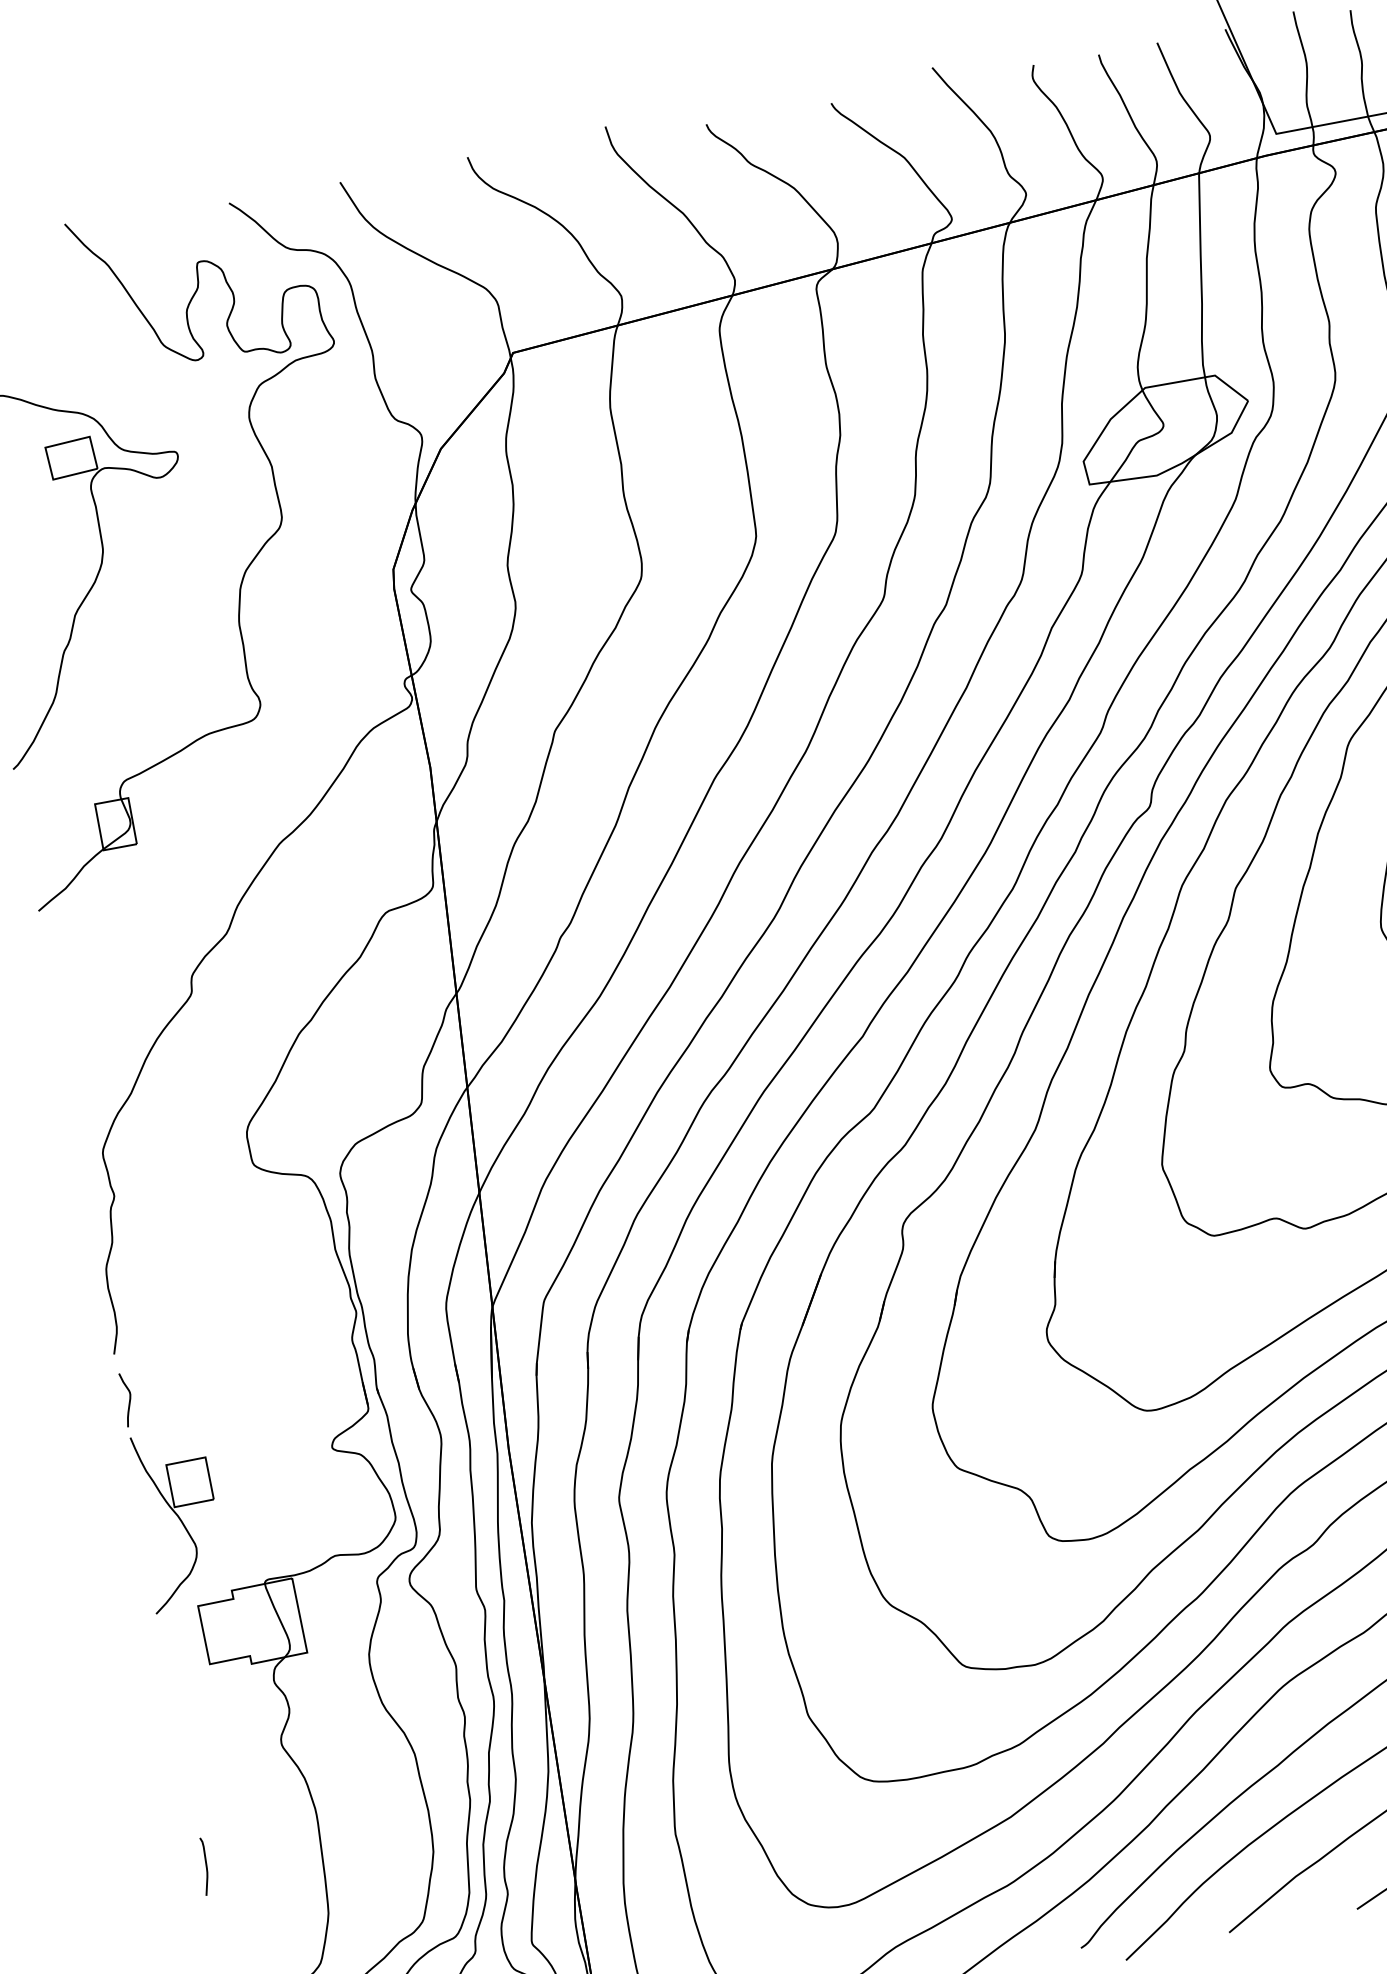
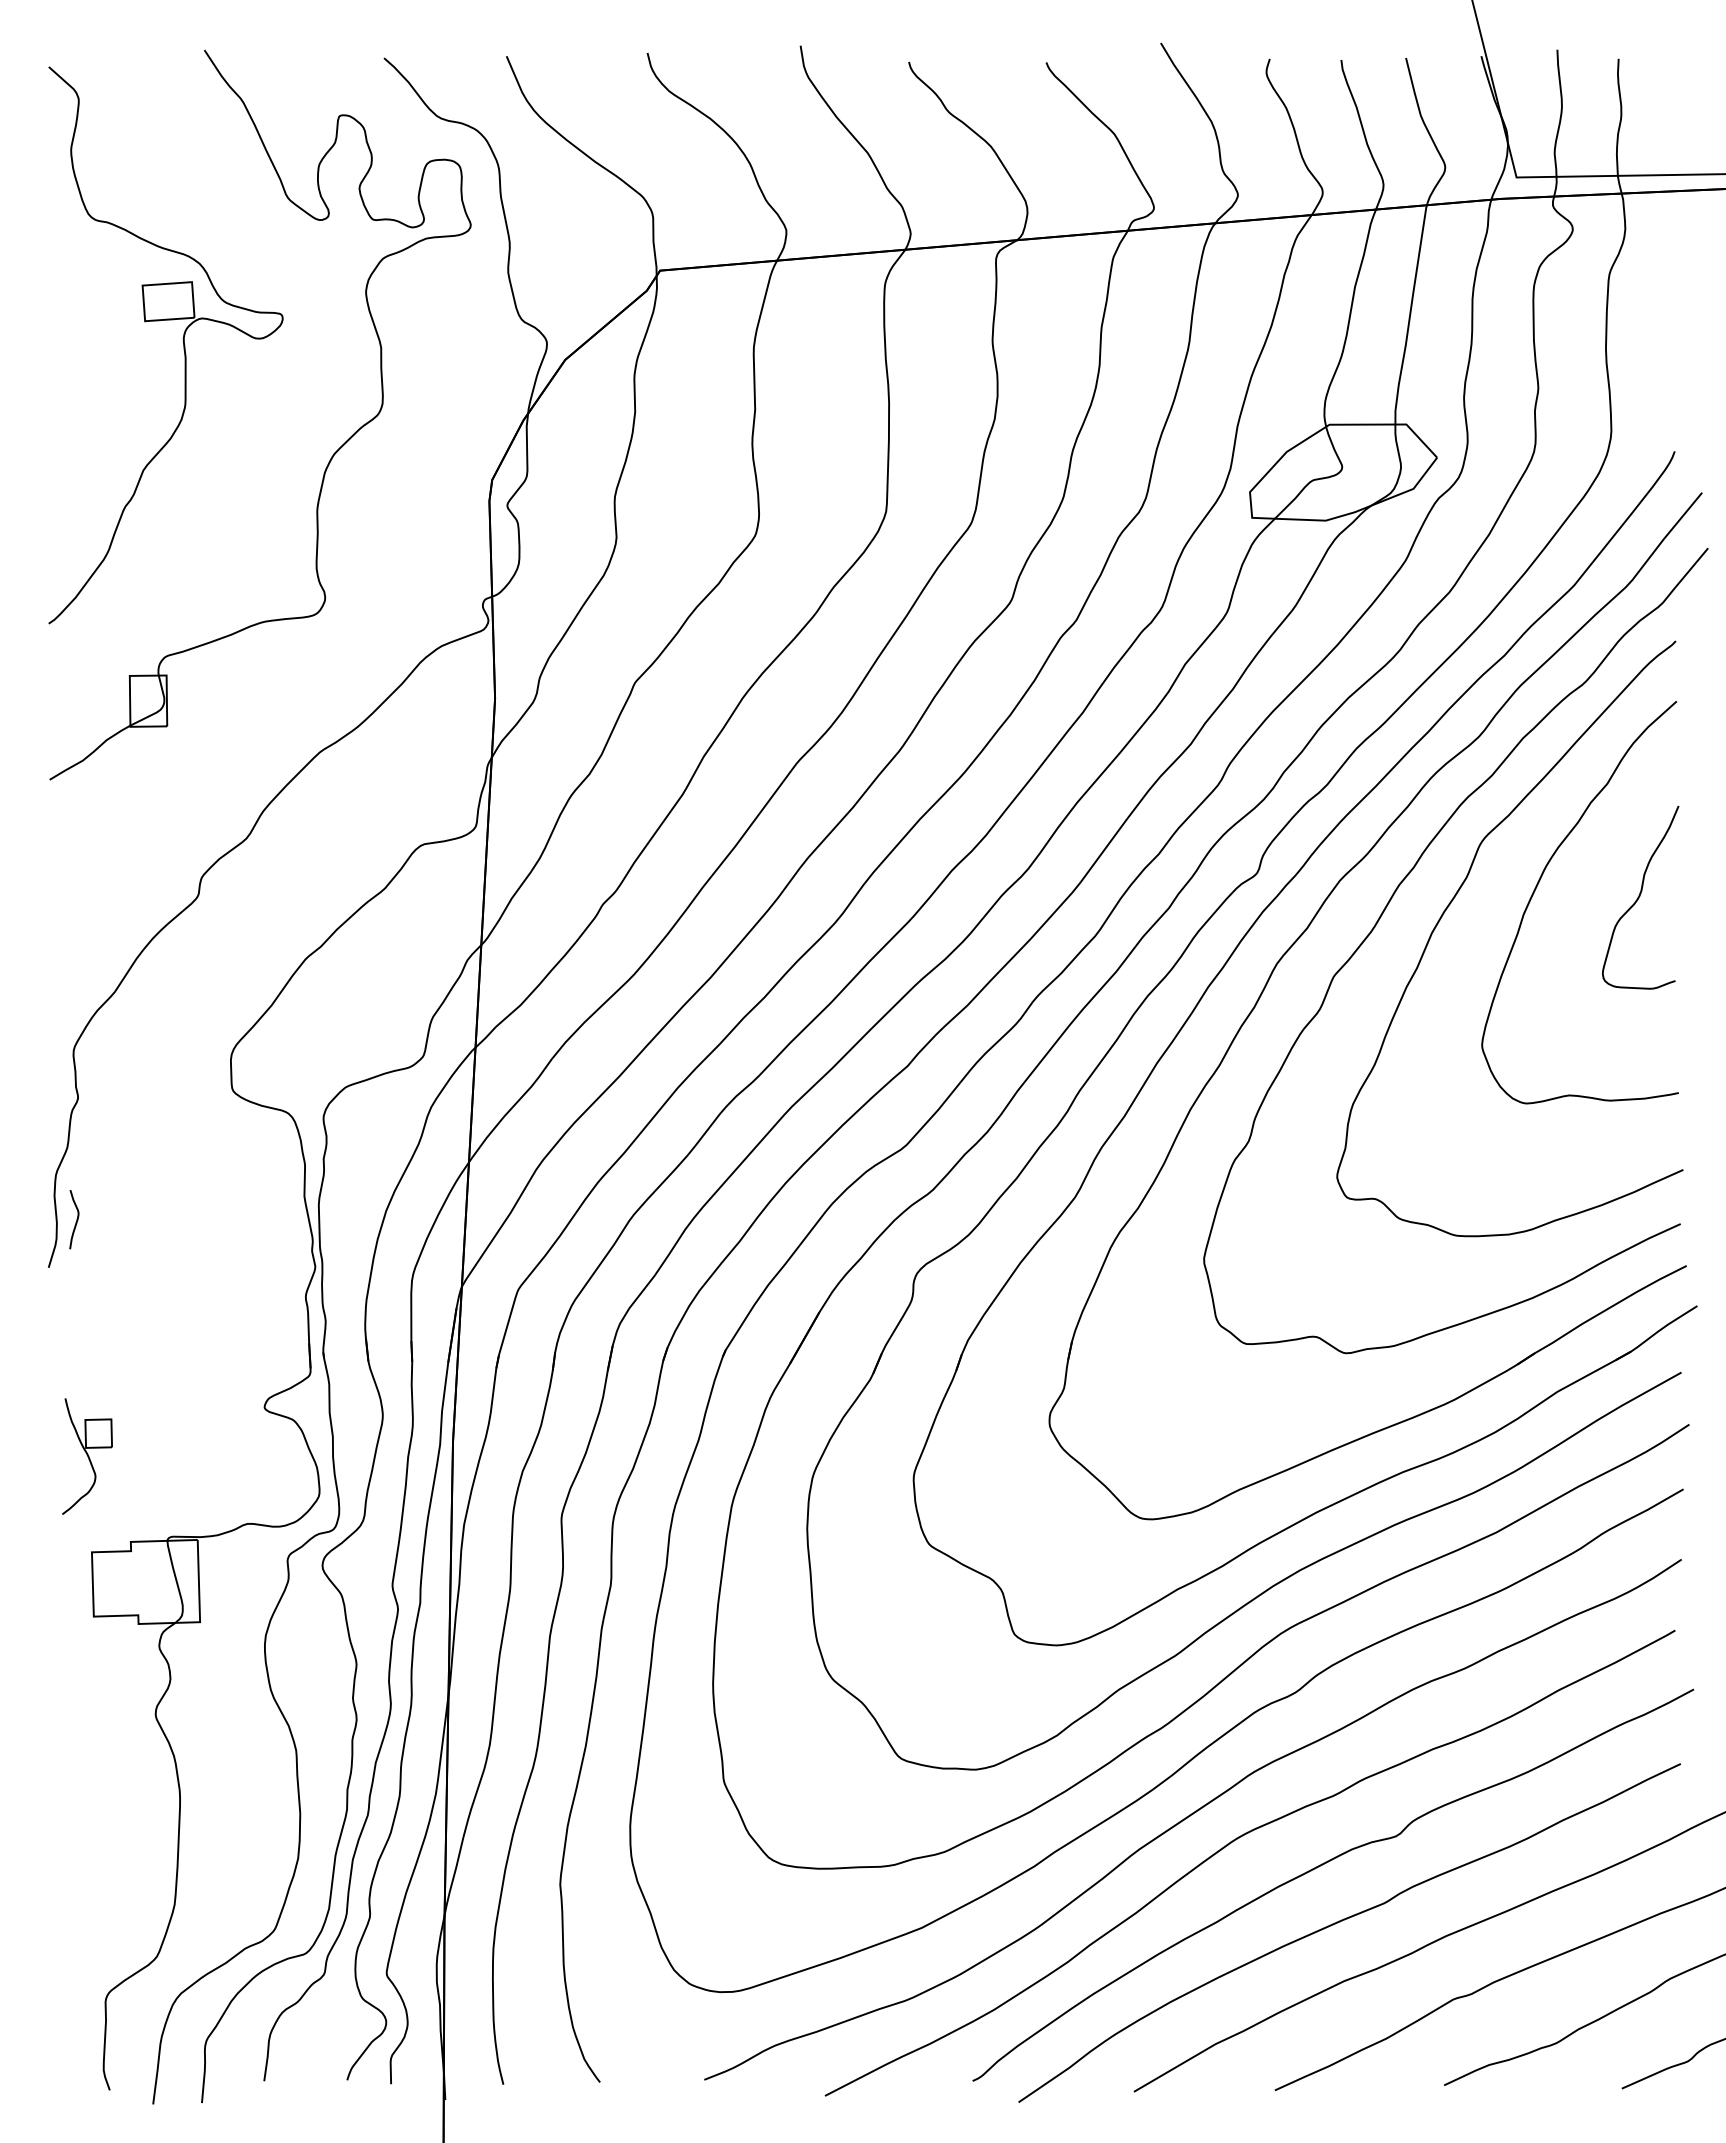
curve: (129, 1399) -> (76, 1219), moved
part: (179, 1519) -> (87, 1456), size x0.6
curve: (206, 1865) -> (52, 1831), removed

